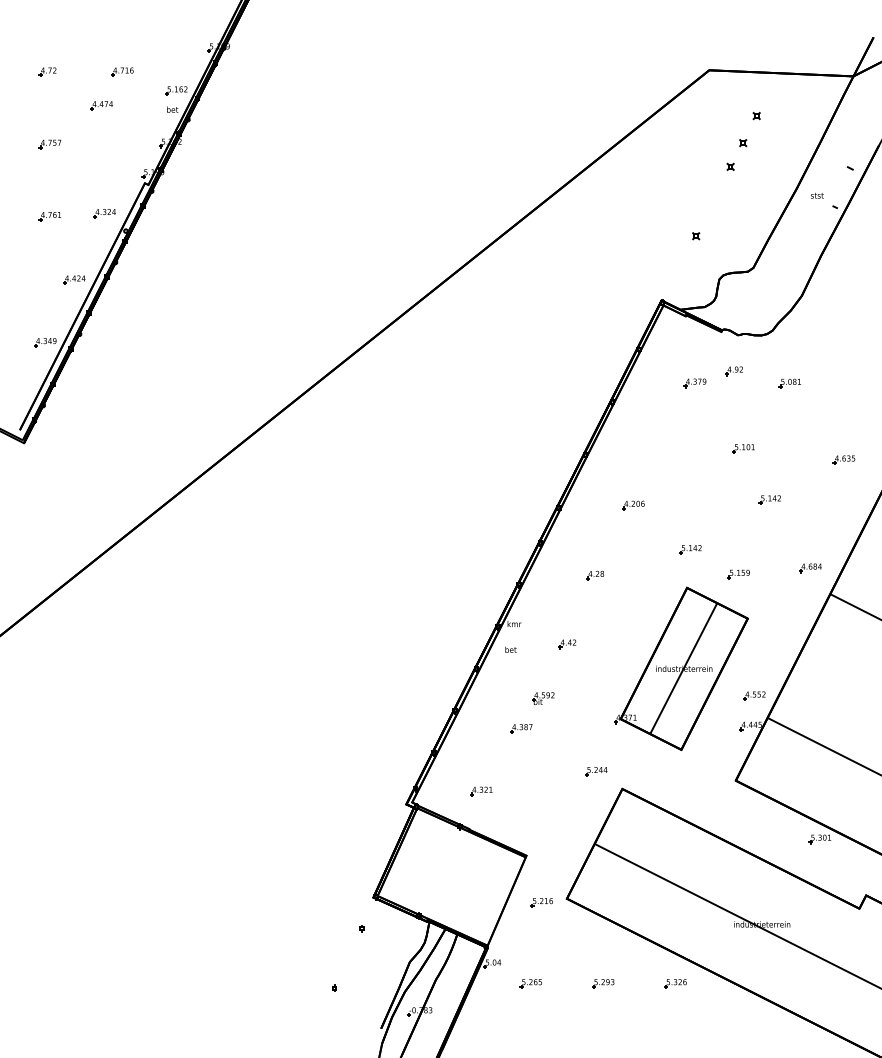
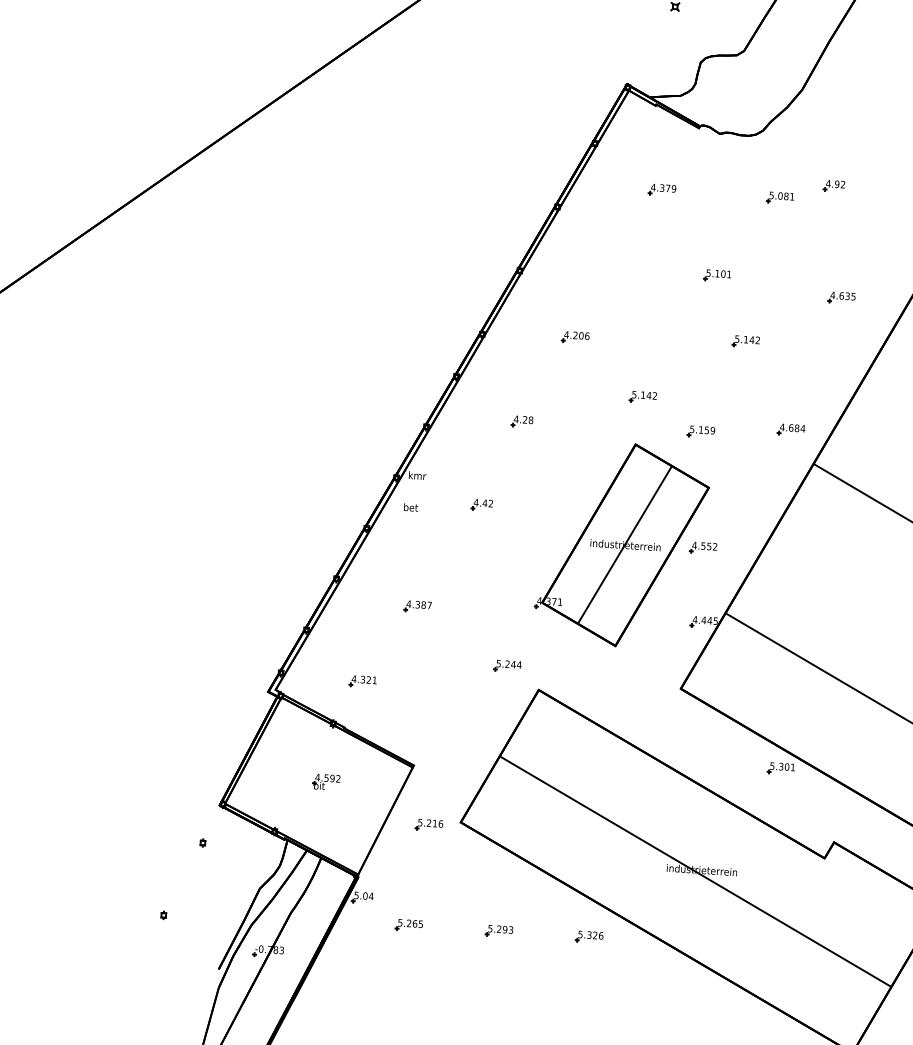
part: (733, 371) -> (833, 186), moved
part: (754, 695) -> (703, 547), moved
part: (543, 698) -> (326, 782), moved

